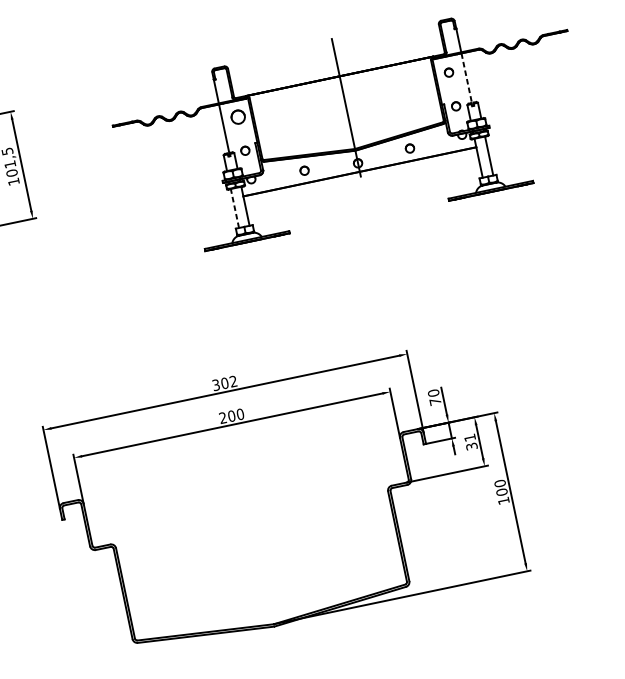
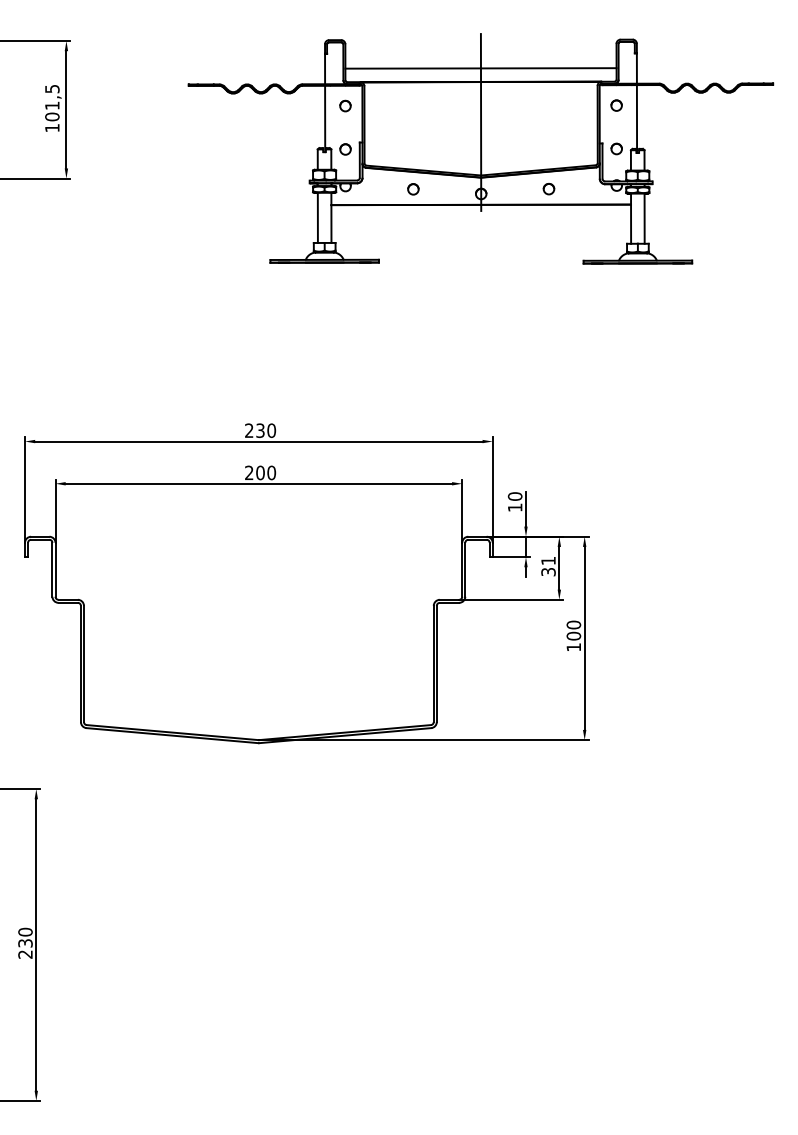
line: (337, 65) -> (480, 68), added
line: (466, 80) -> (636, 119), dashed -> solid
part: (238, 116) -> (345, 105), size x0.62
line: (234, 208) -> (317, 217), dashed -> solid
text: (224, 383) -> (260, 430), 302 -> 230
text: (435, 401) -> (515, 507), 70 -> 10

